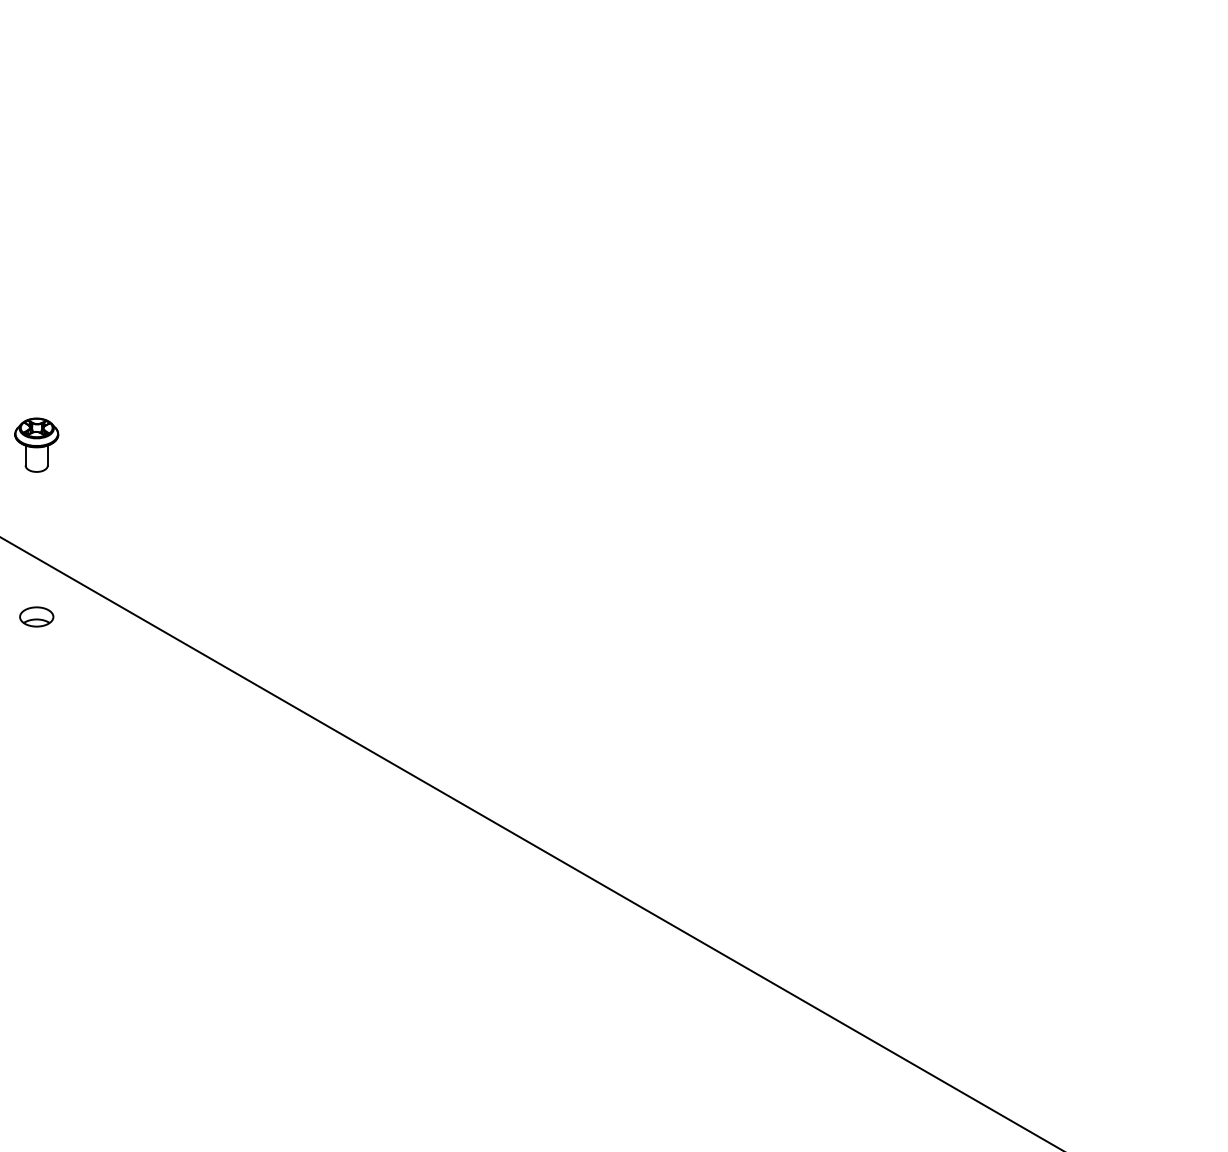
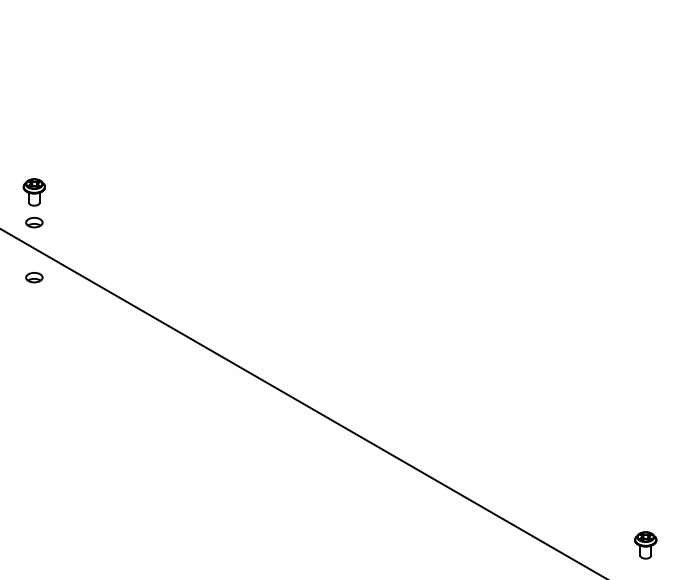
part: (37, 505) -> (34, 222), added

